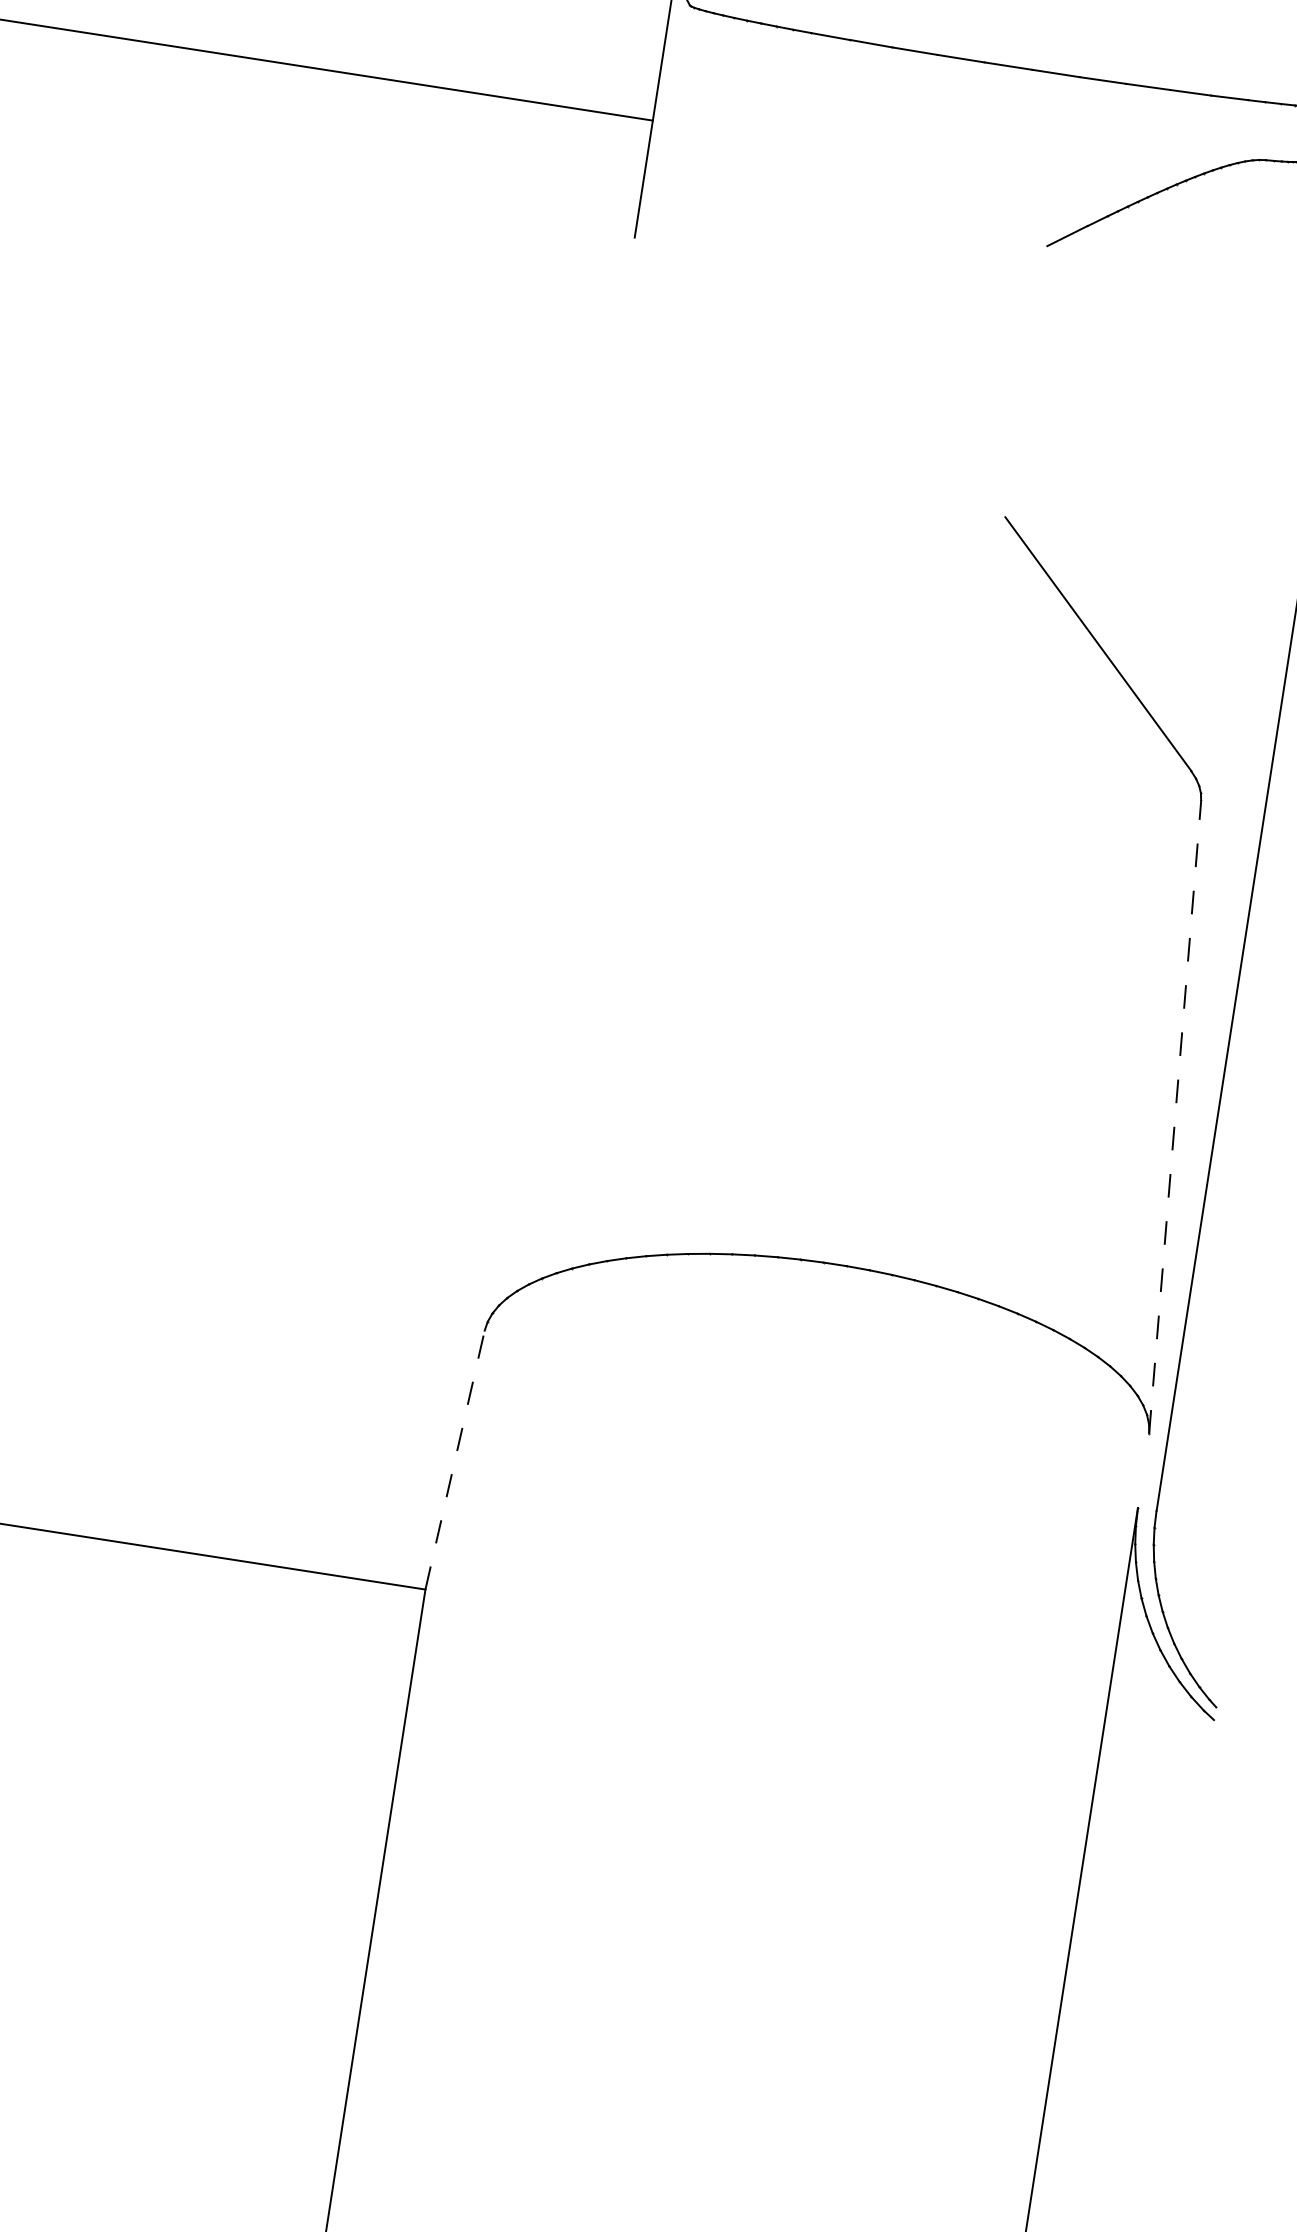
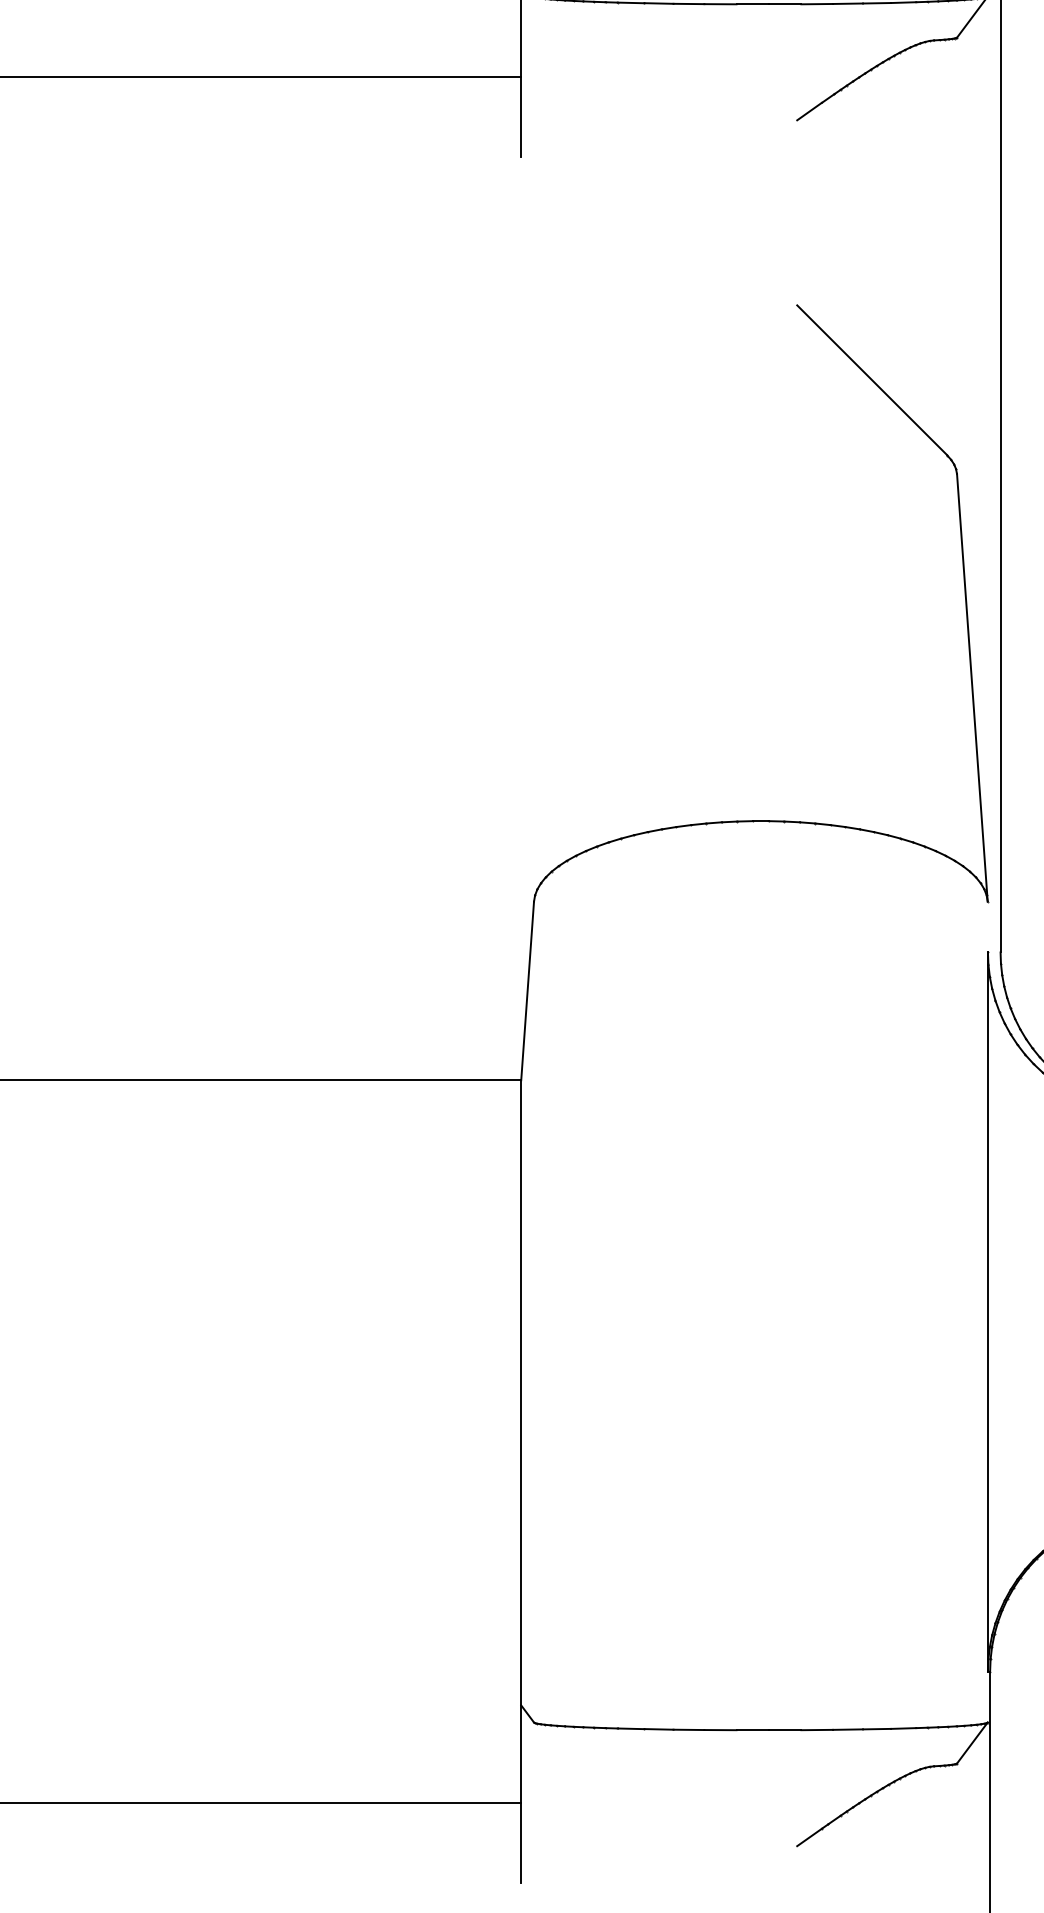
line: (1175, 1116) -> (972, 687), dashed -> solid
line: (454, 1459) -> (527, 990), dashed -> solid

